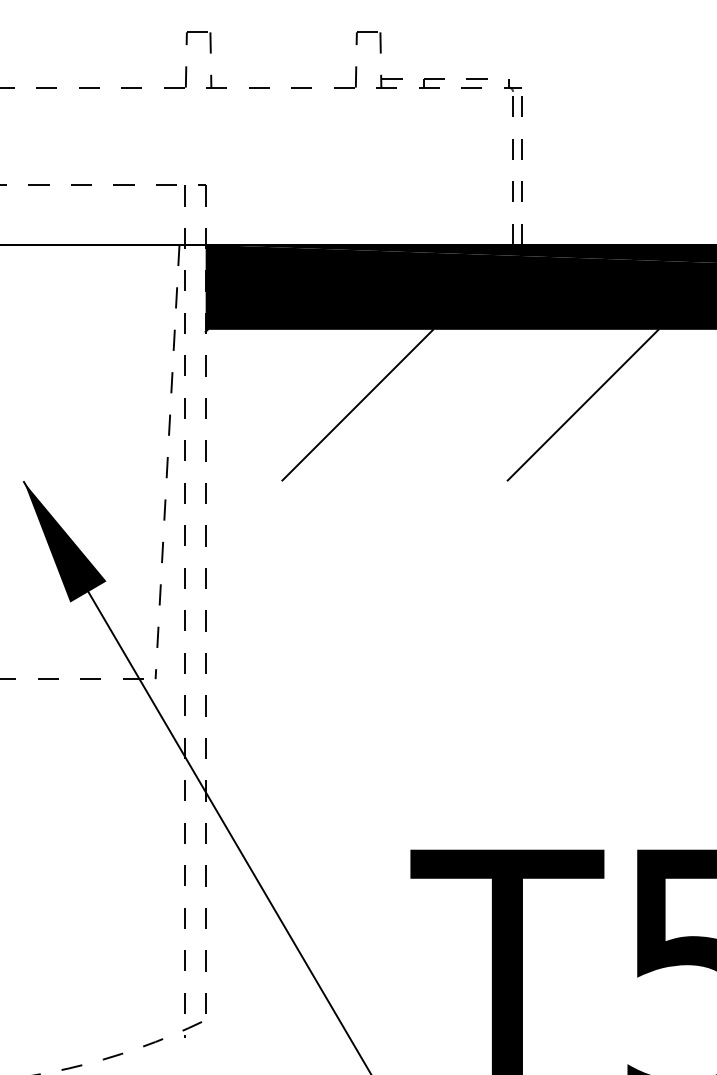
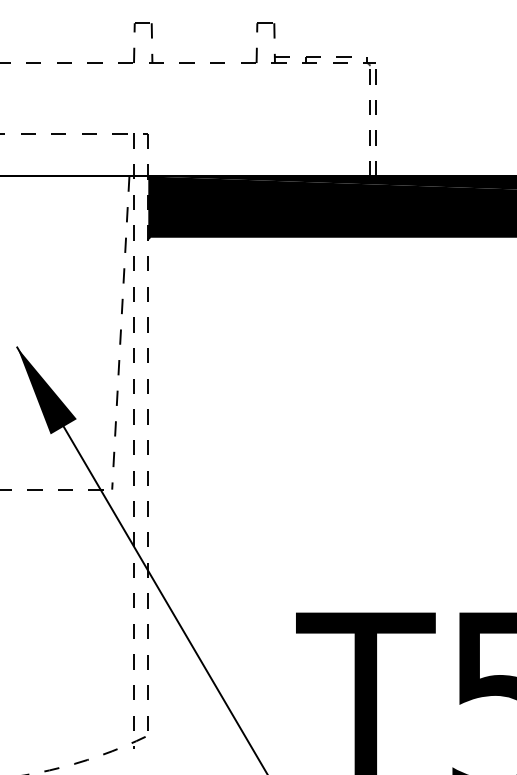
line: (357, 404) -> (257, 291), removed
line: (583, 404) -> (420, 291), removed

